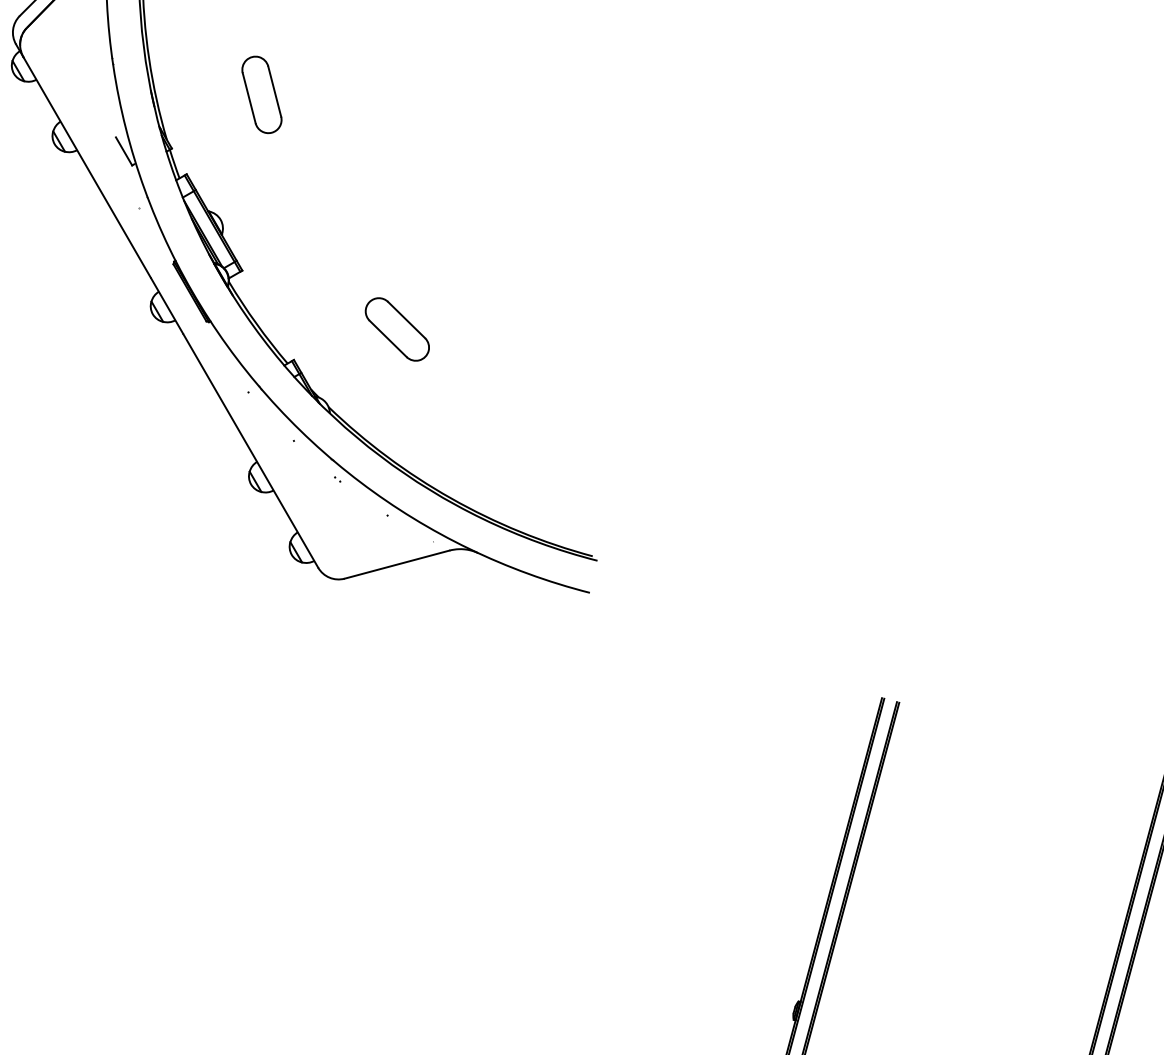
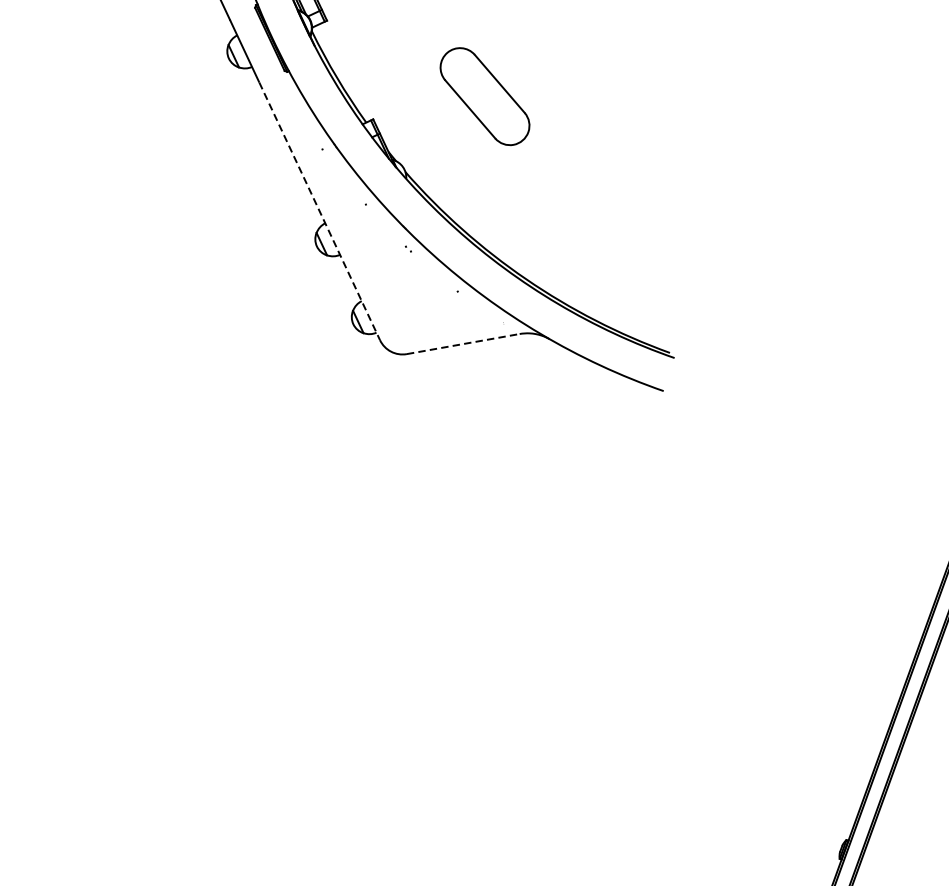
part: (396, 329) -> (483, 96), size x1.4
line: (250, 451) -> (319, 211), solid -> dashed
line: (397, 564) -> (463, 343), solid -> dashed

